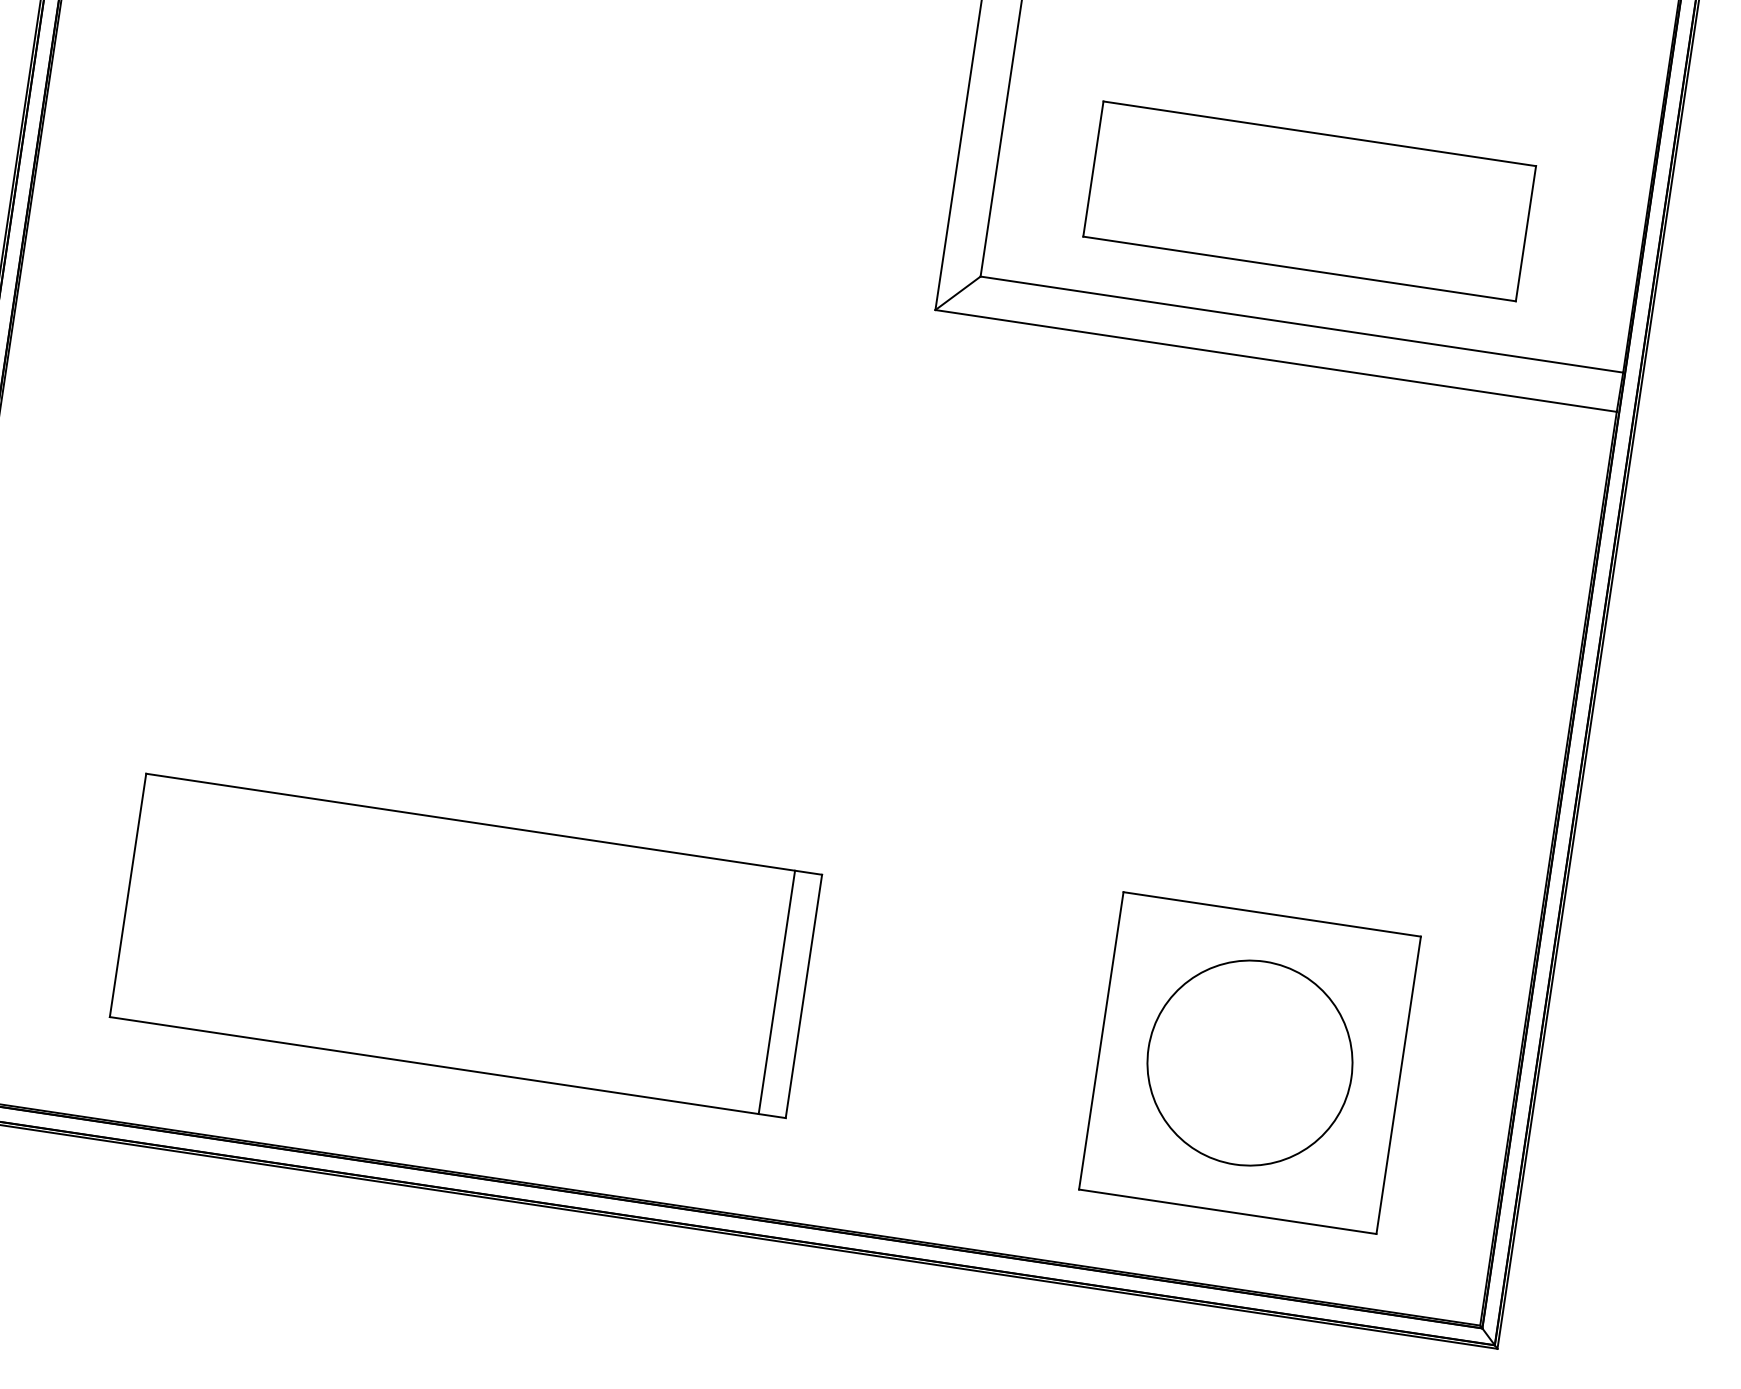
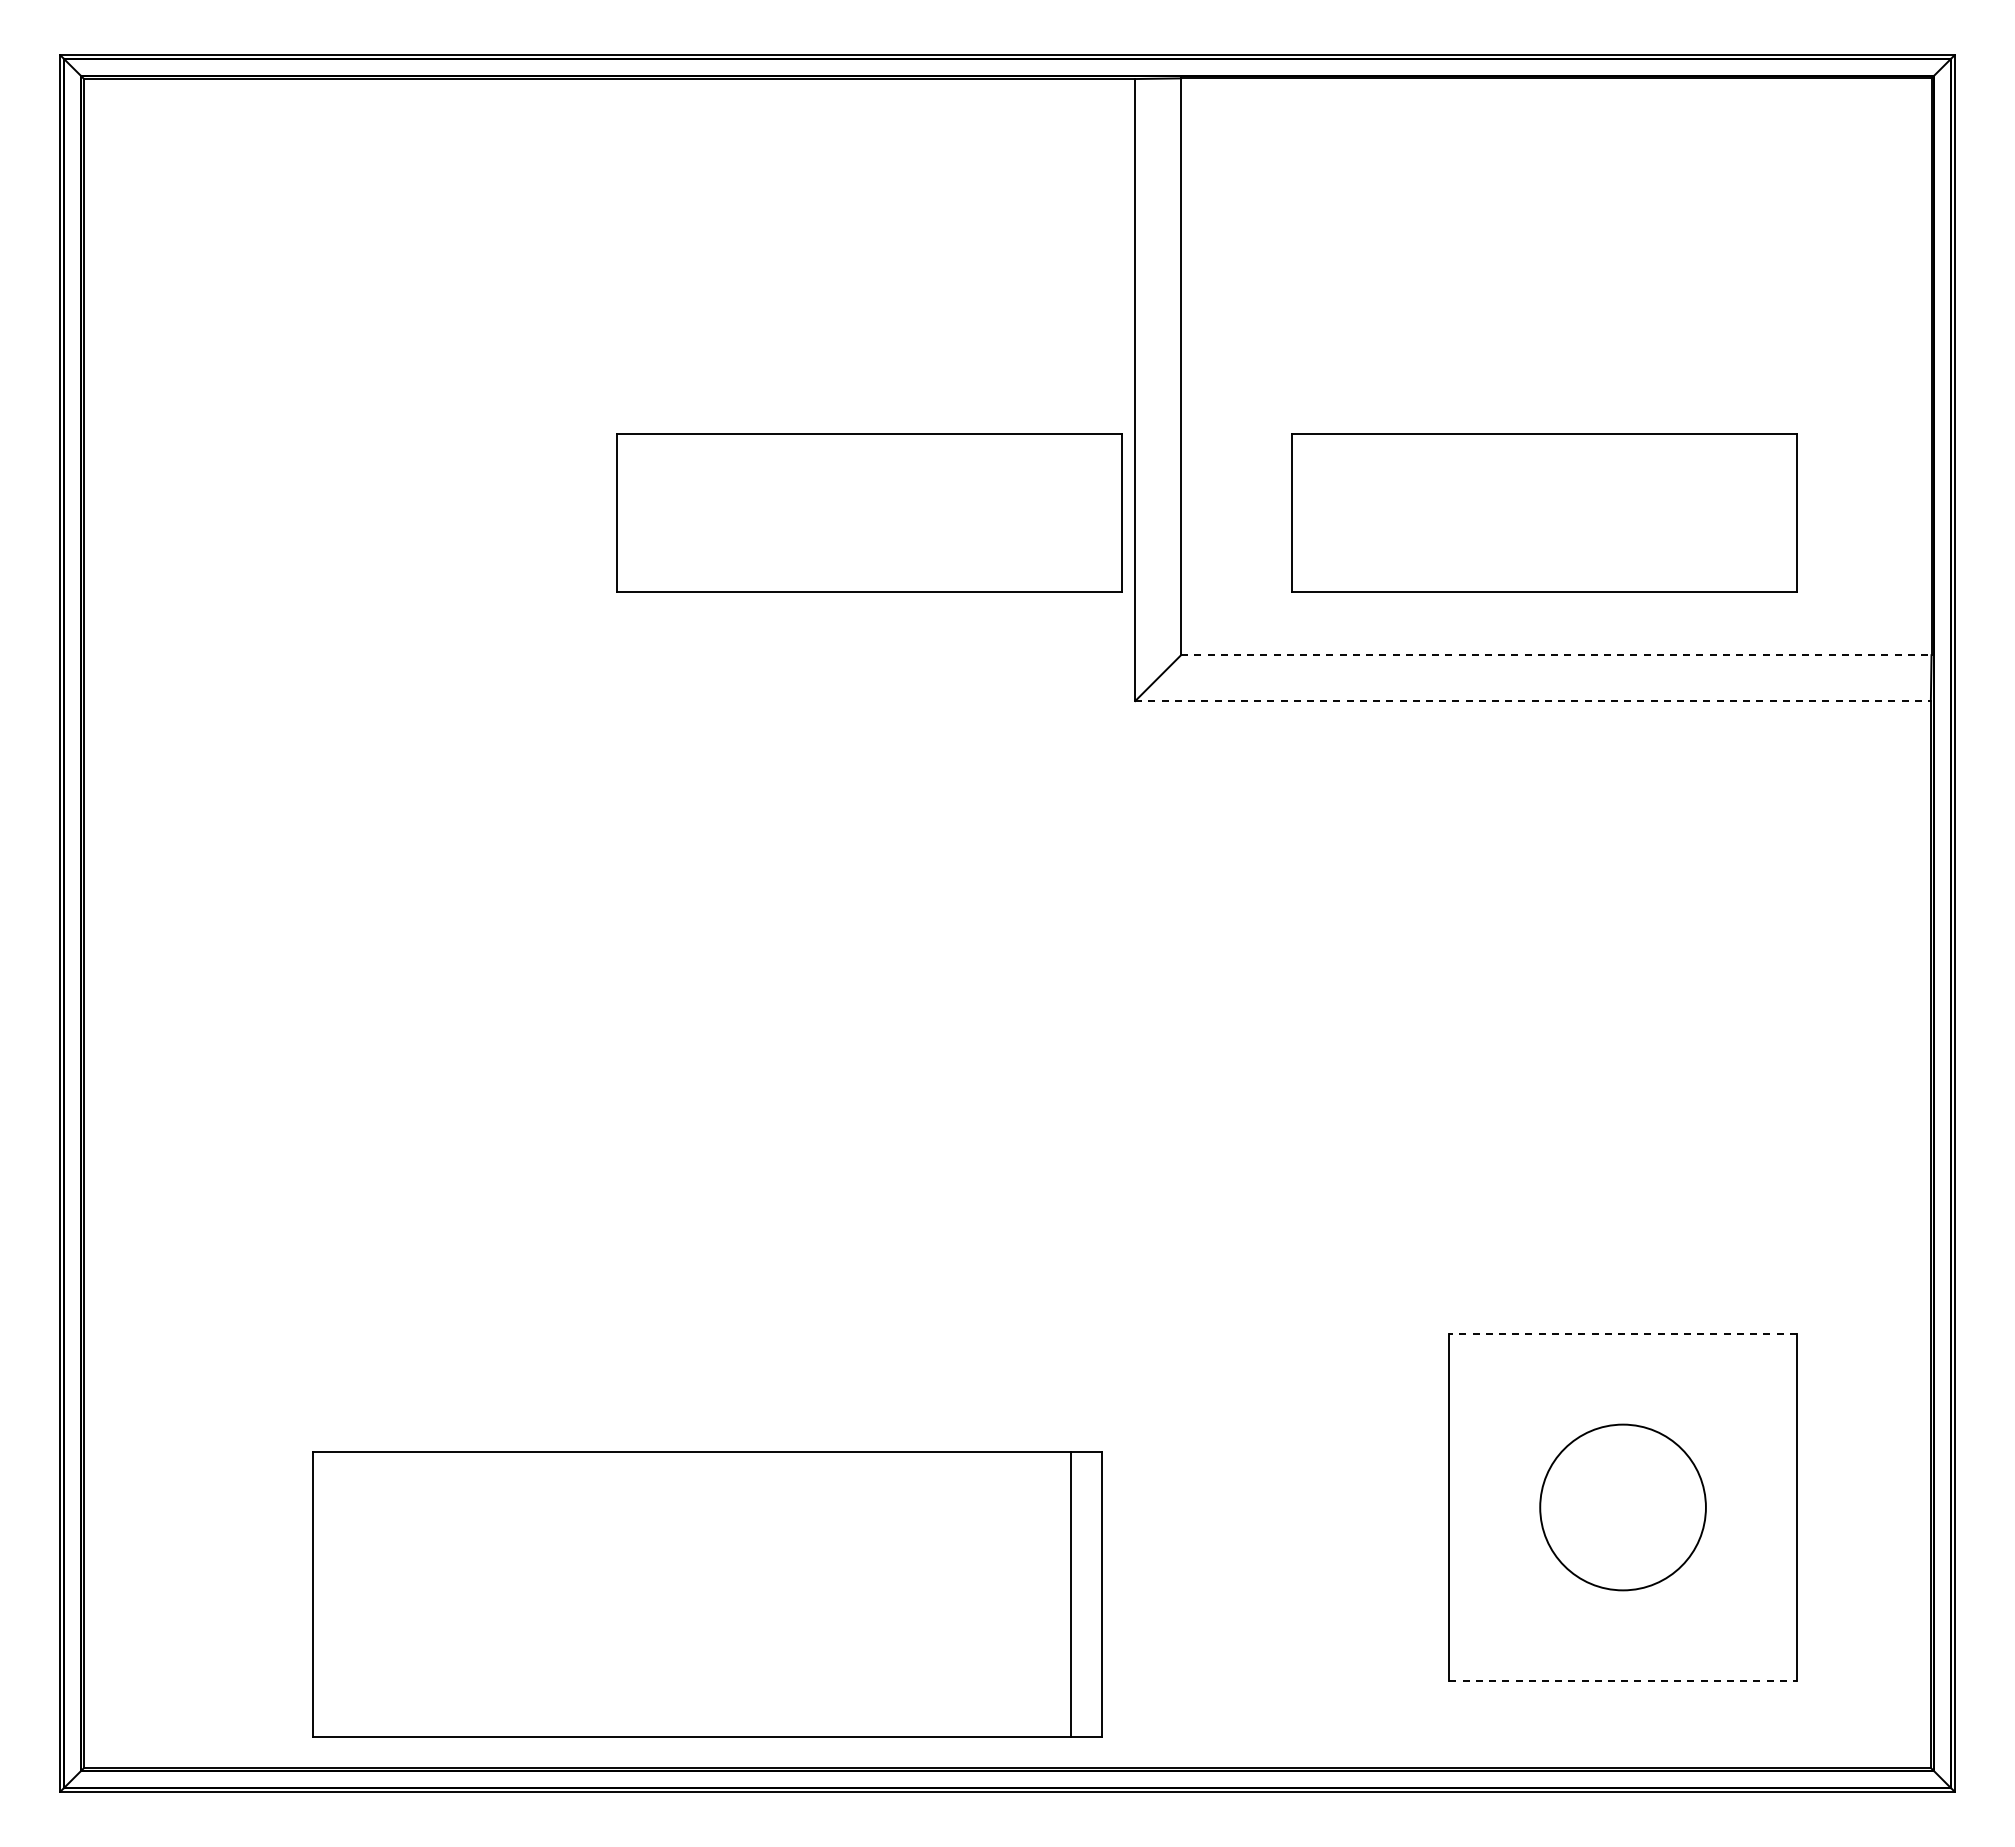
part: (731, 114) -> (869, 512), added
line: (1302, 324) -> (1556, 655), solid -> dashed
line: (1276, 361) -> (1533, 701), solid -> dashed
line: (1272, 914) -> (1623, 1333), solid -> dashed
part: (465, 945) -> (707, 1594), moved
circle: (1249, 1063) -> (1622, 1507), size x0.7
line: (1228, 1212) -> (1623, 1681), solid -> dashed

